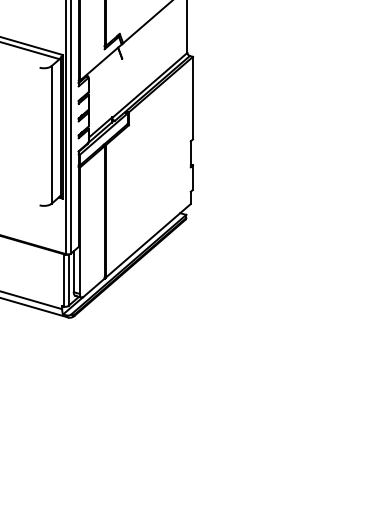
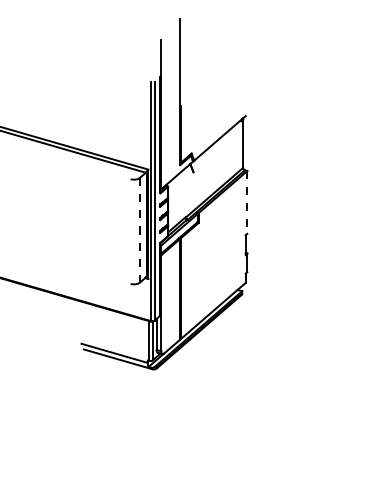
line: (193, 98) -> (247, 202), solid -> dashed
line: (51, 133) -> (139, 229), solid -> dashed

